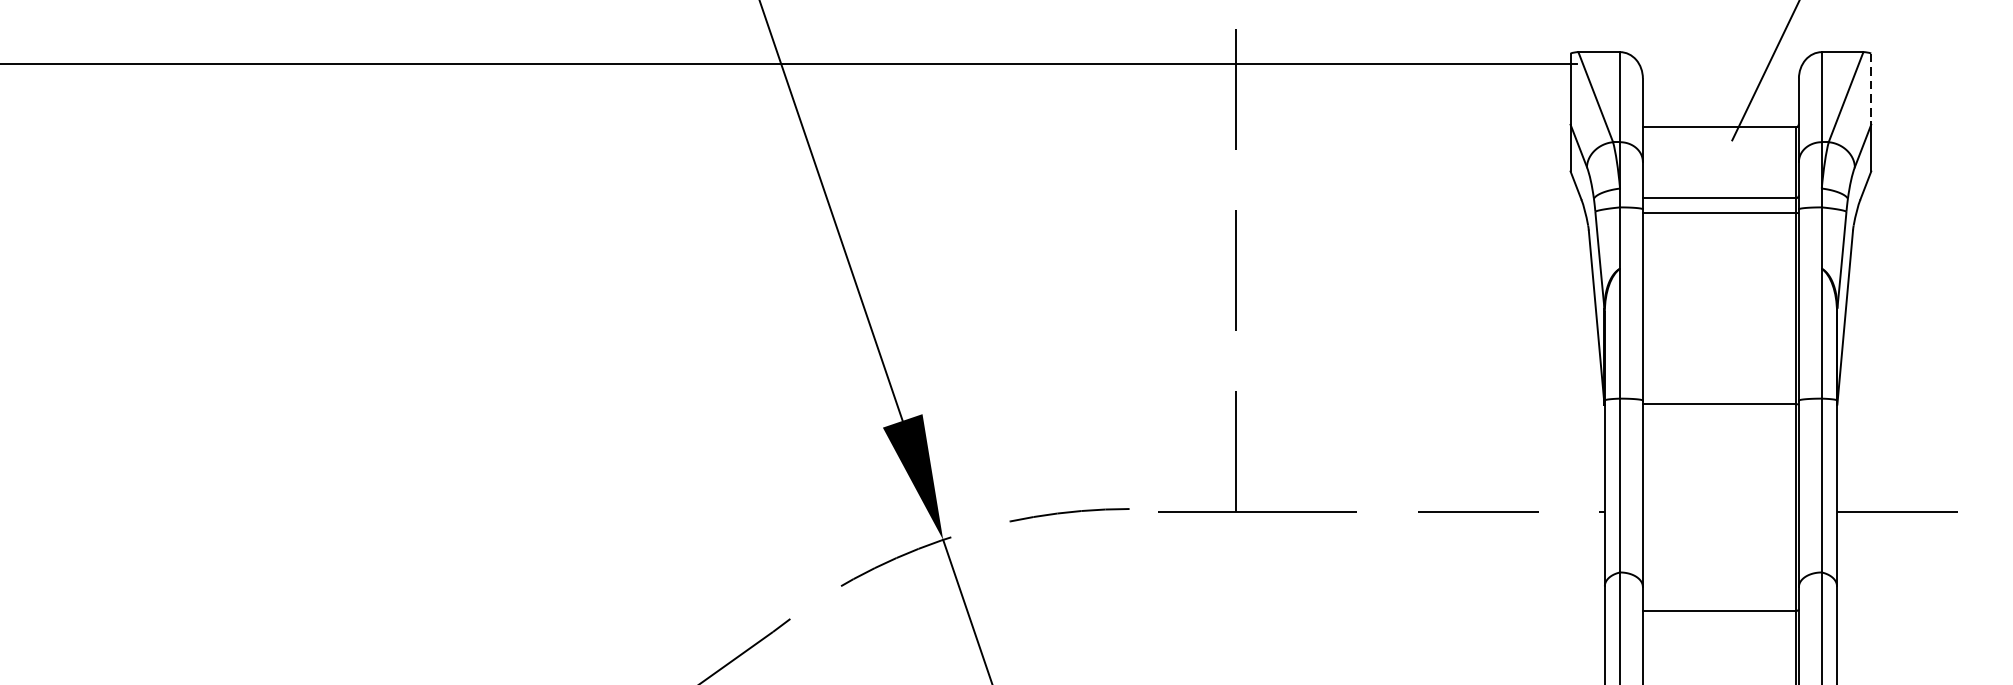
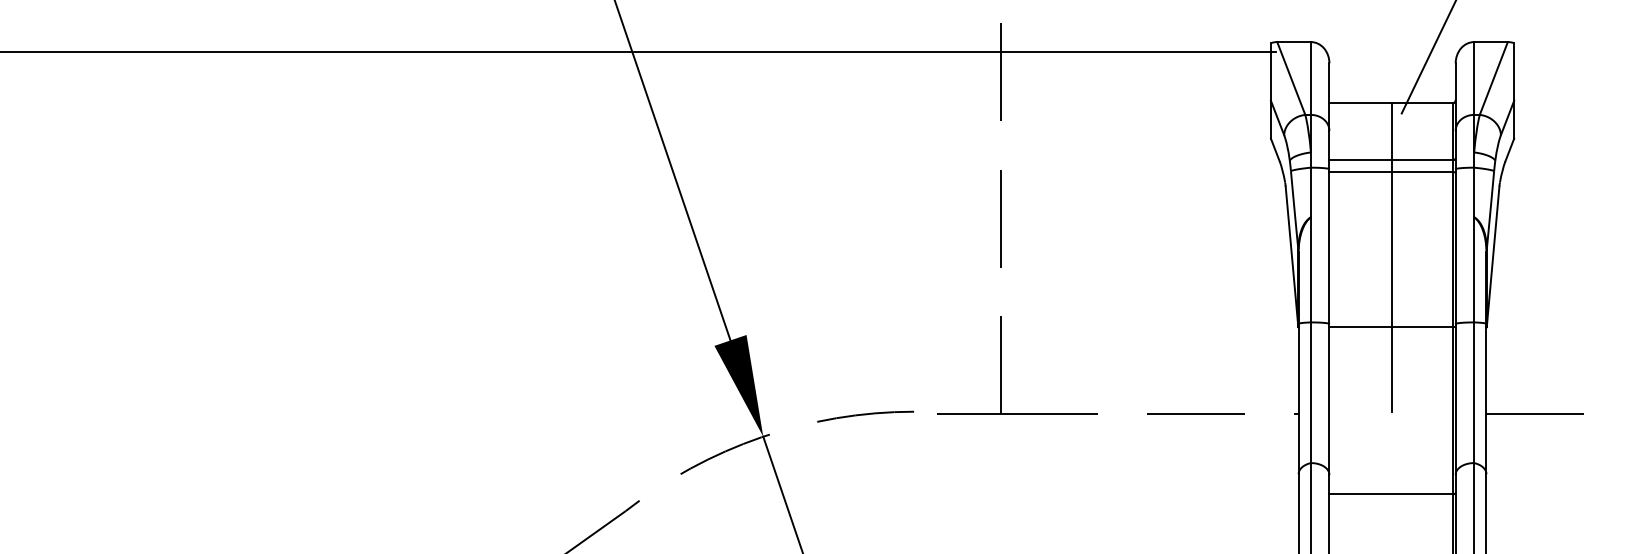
line: (1871, 88) -> (1514, 71), dashed -> solid
line: (1719, 317) -> (1391, 256), added

